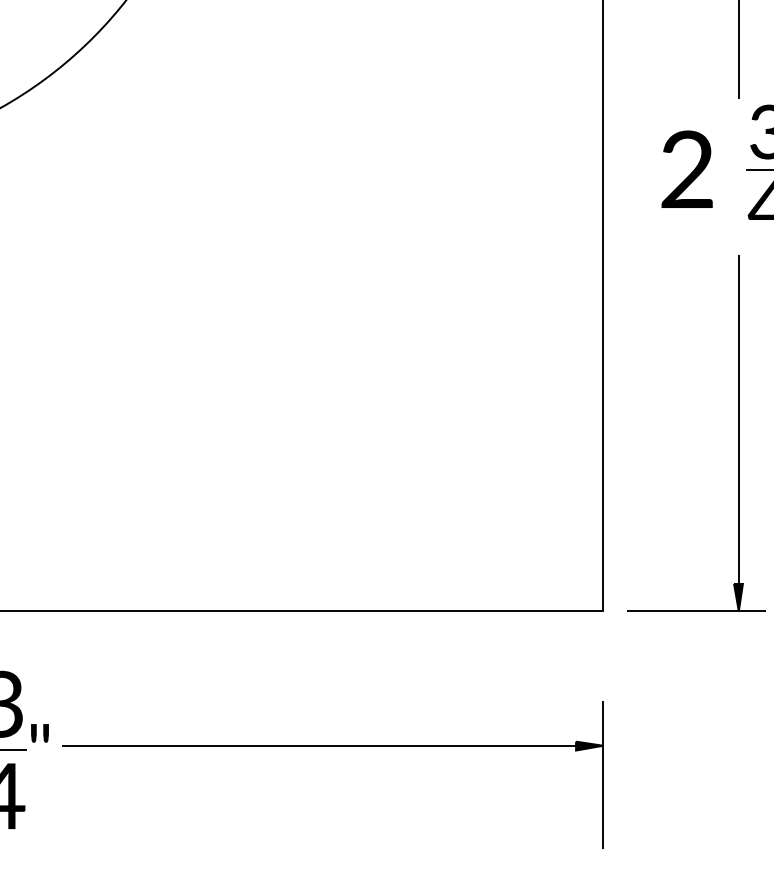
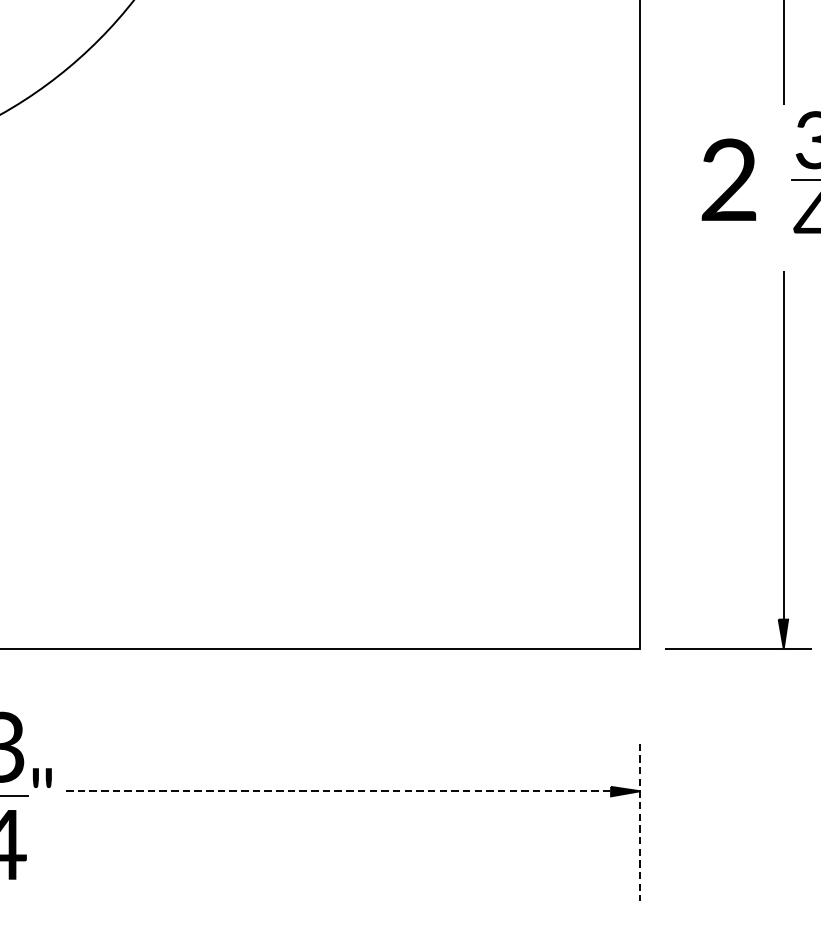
line: (319, 745) -> (338, 790), solid -> dashed
line: (603, 775) -> (640, 822), solid -> dashed

